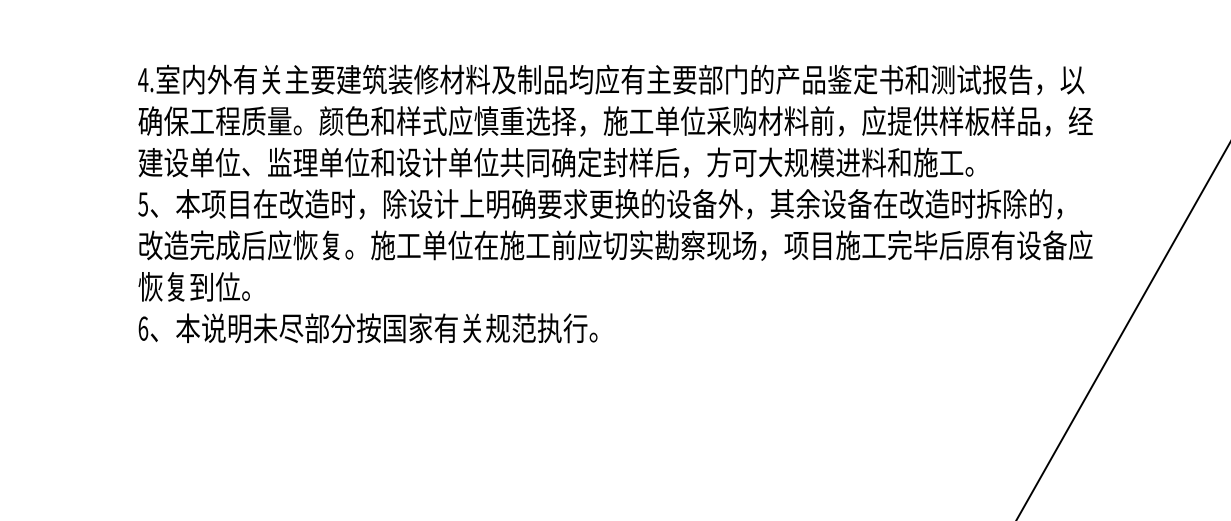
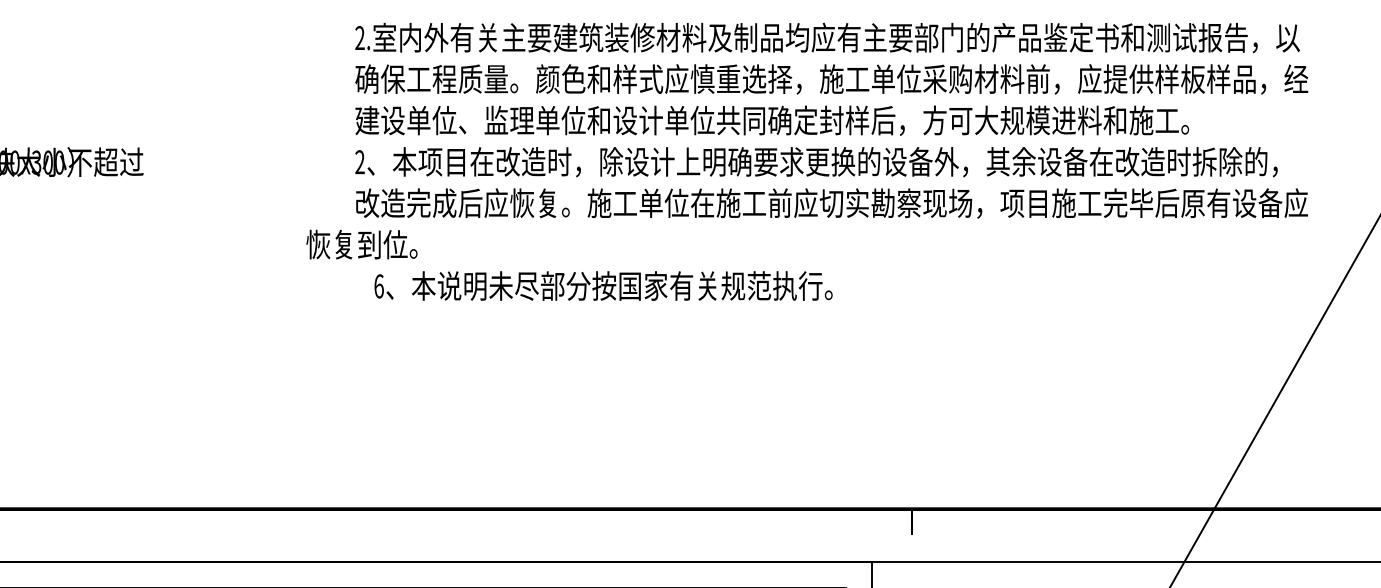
text: (142, 79) -> (359, 37), 4. -> 2.
text: (142, 204) -> (359, 162), 5 -> 2
text: (193, 286) -> (361, 244), moved
text: (368, 327) -> (603, 285), moved

